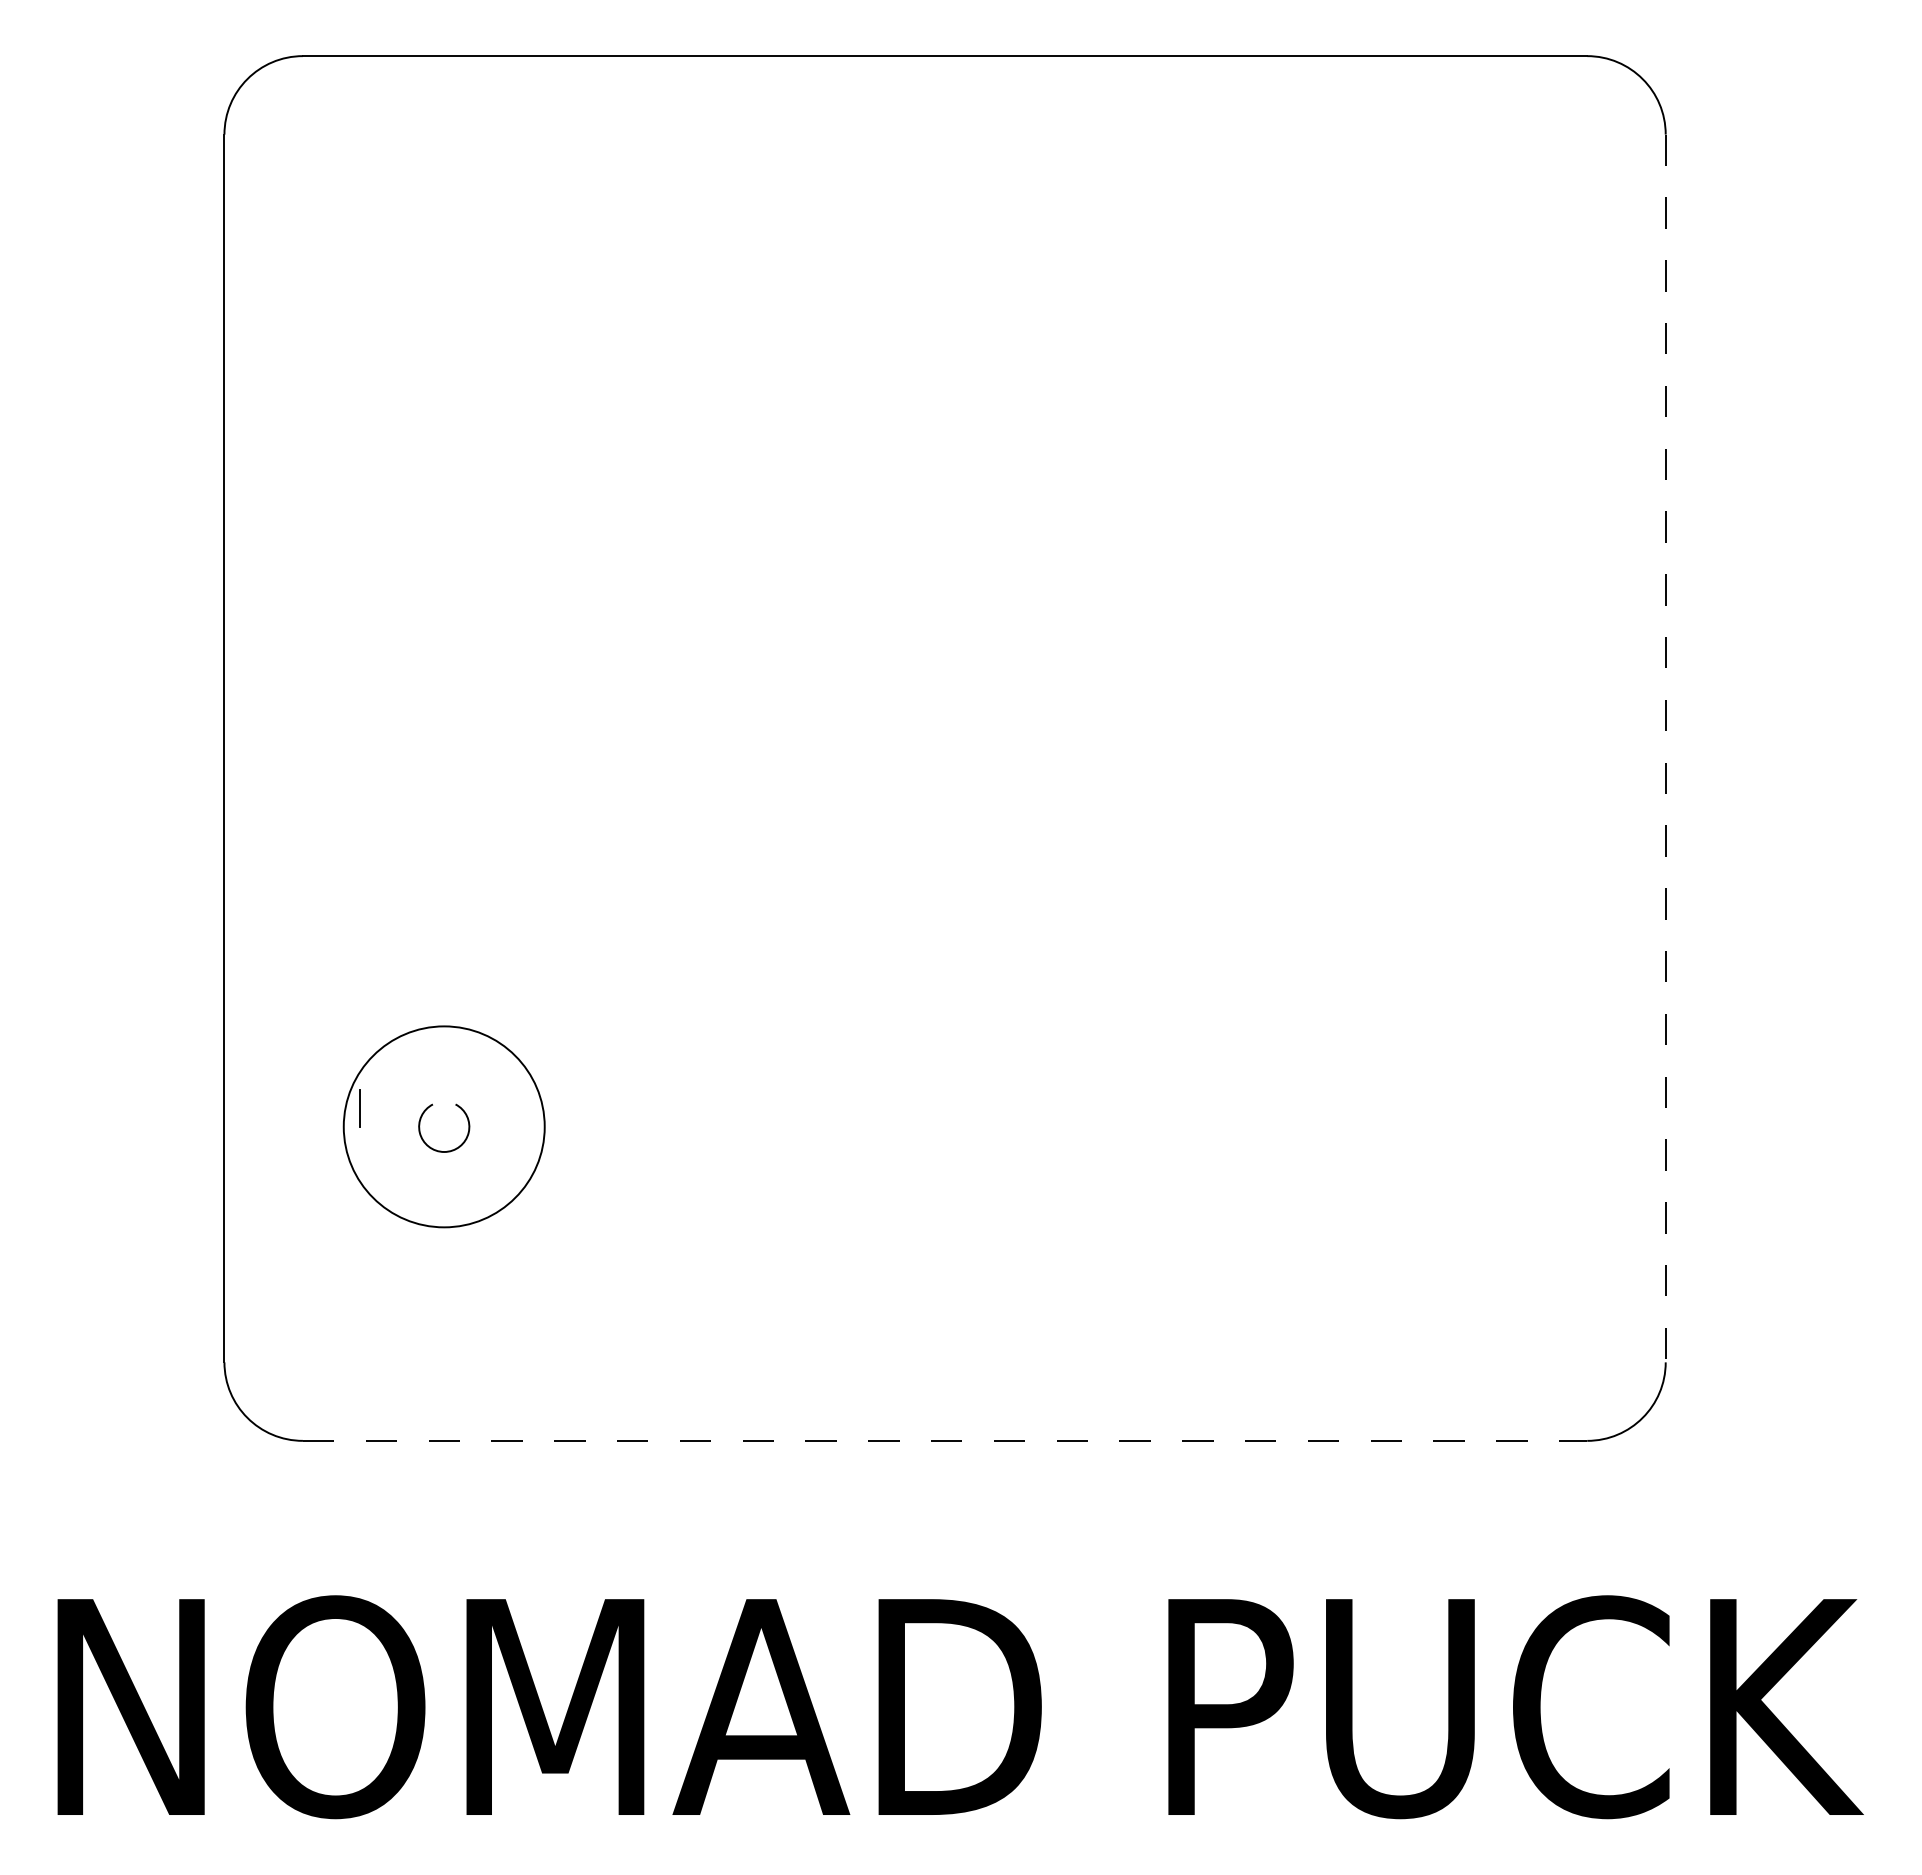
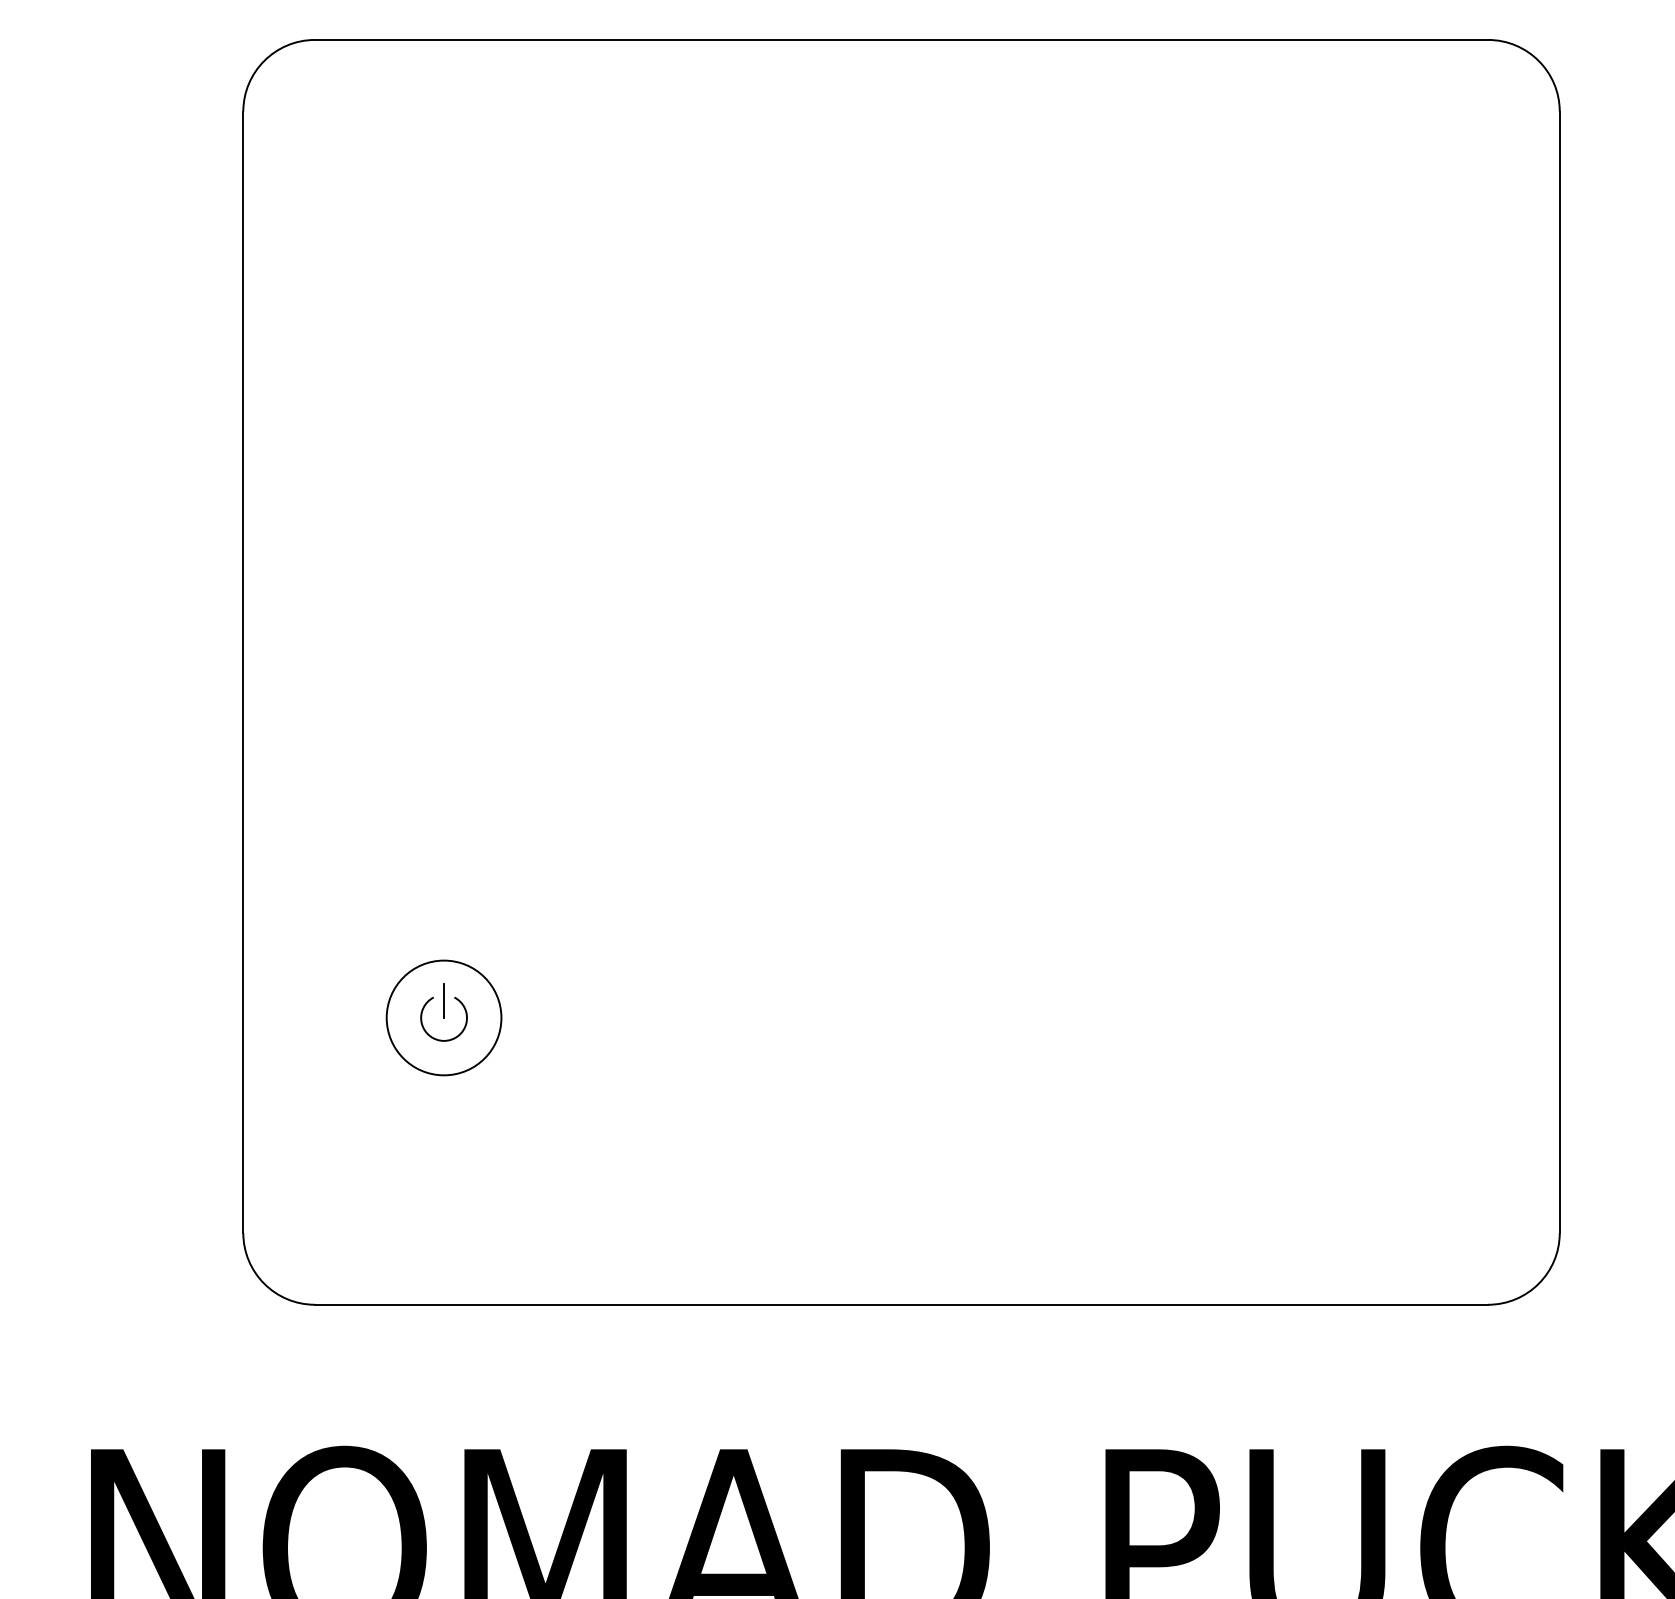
line: (1665, 748) -> (1559, 672), dashed -> solid
line: (359, 1108) -> (443, 1001), moved
circle: (444, 1126) -> (444, 1017), size x0.62
line: (945, 1440) -> (901, 1304), dashed -> solid

